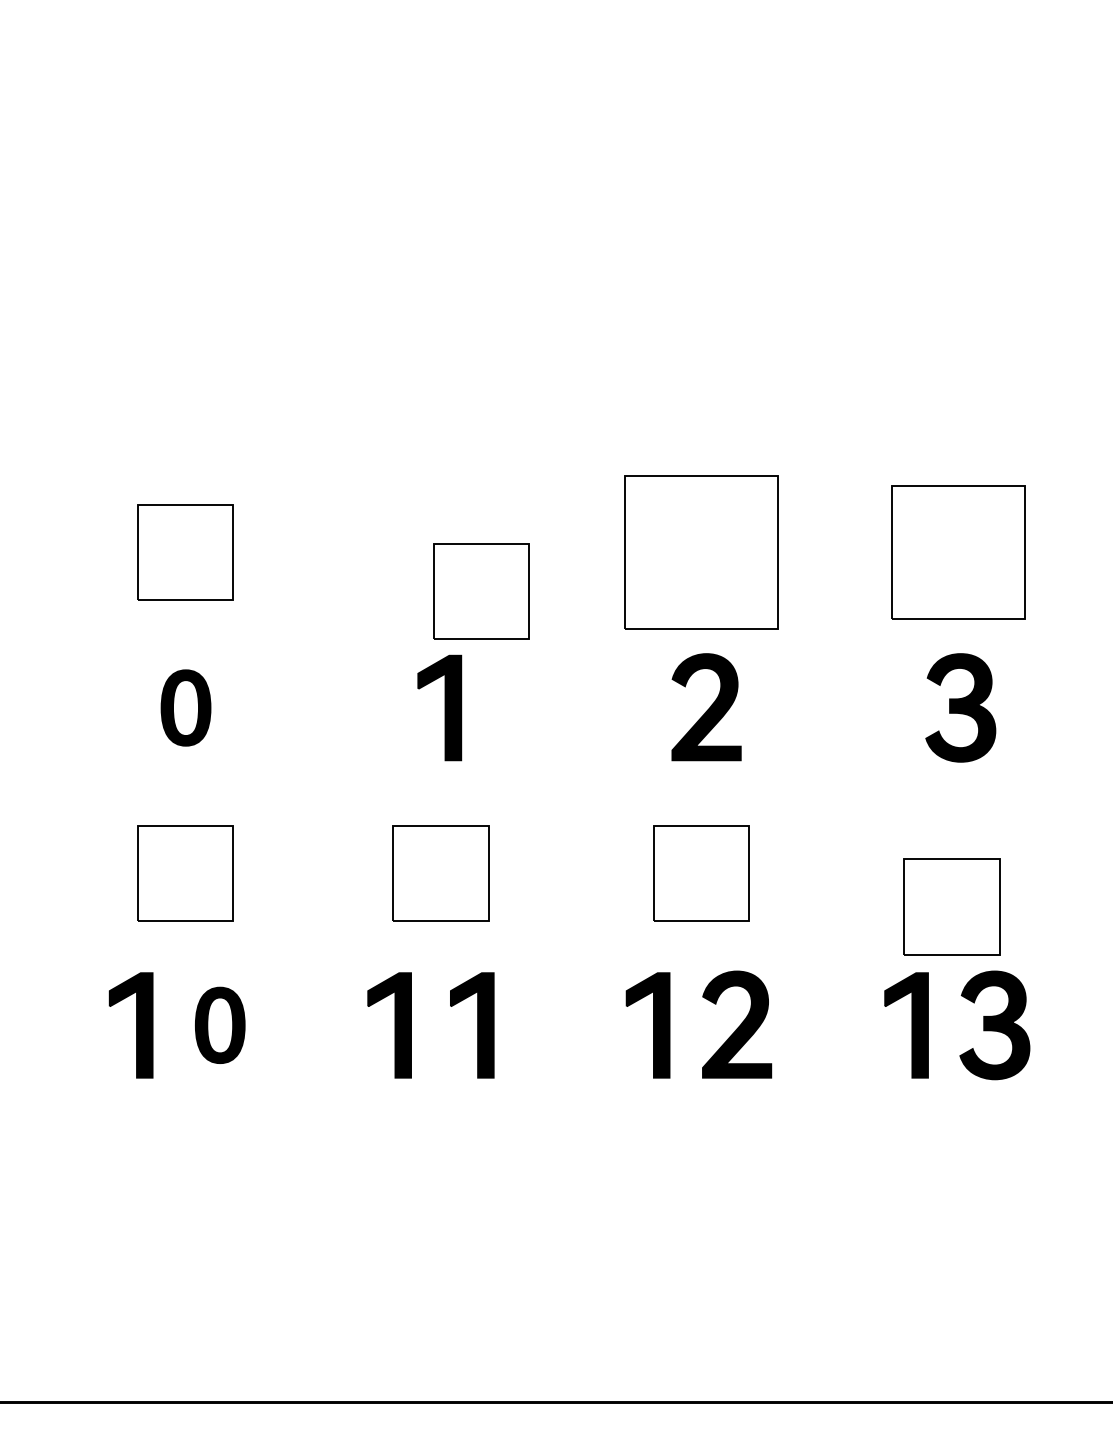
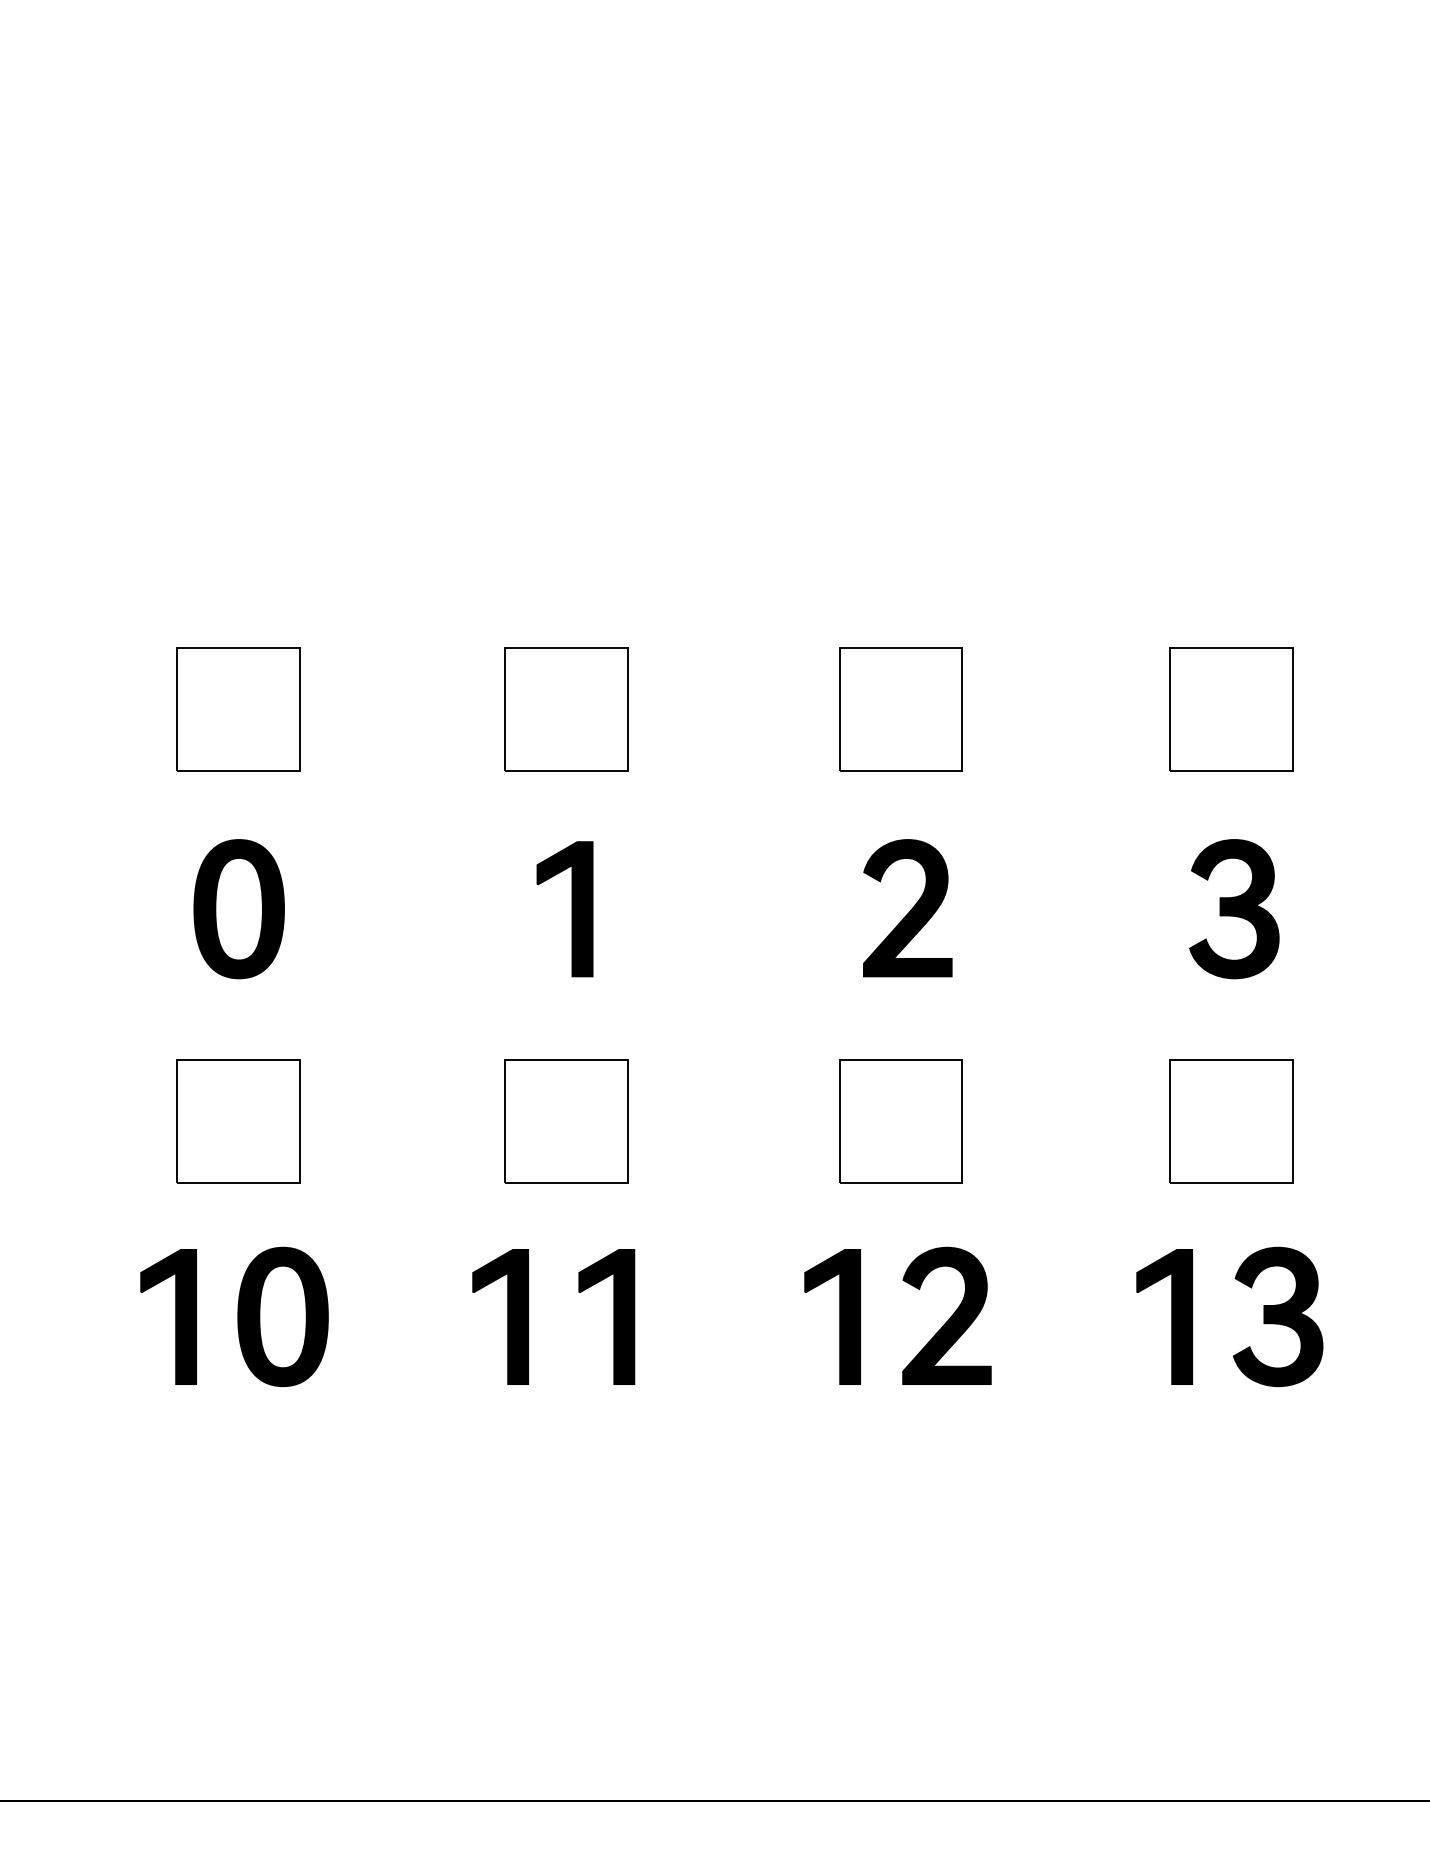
part: (700, 552) -> (900, 709), size x0.62
part: (958, 552) -> (1231, 709), size x0.71
part: (481, 591) -> (566, 709), moved
part: (185, 708) -> (238, 909), size x1.43
part: (952, 906) -> (1231, 1121), moved
part: (219, 1025) -> (282, 1316), size x1.43

